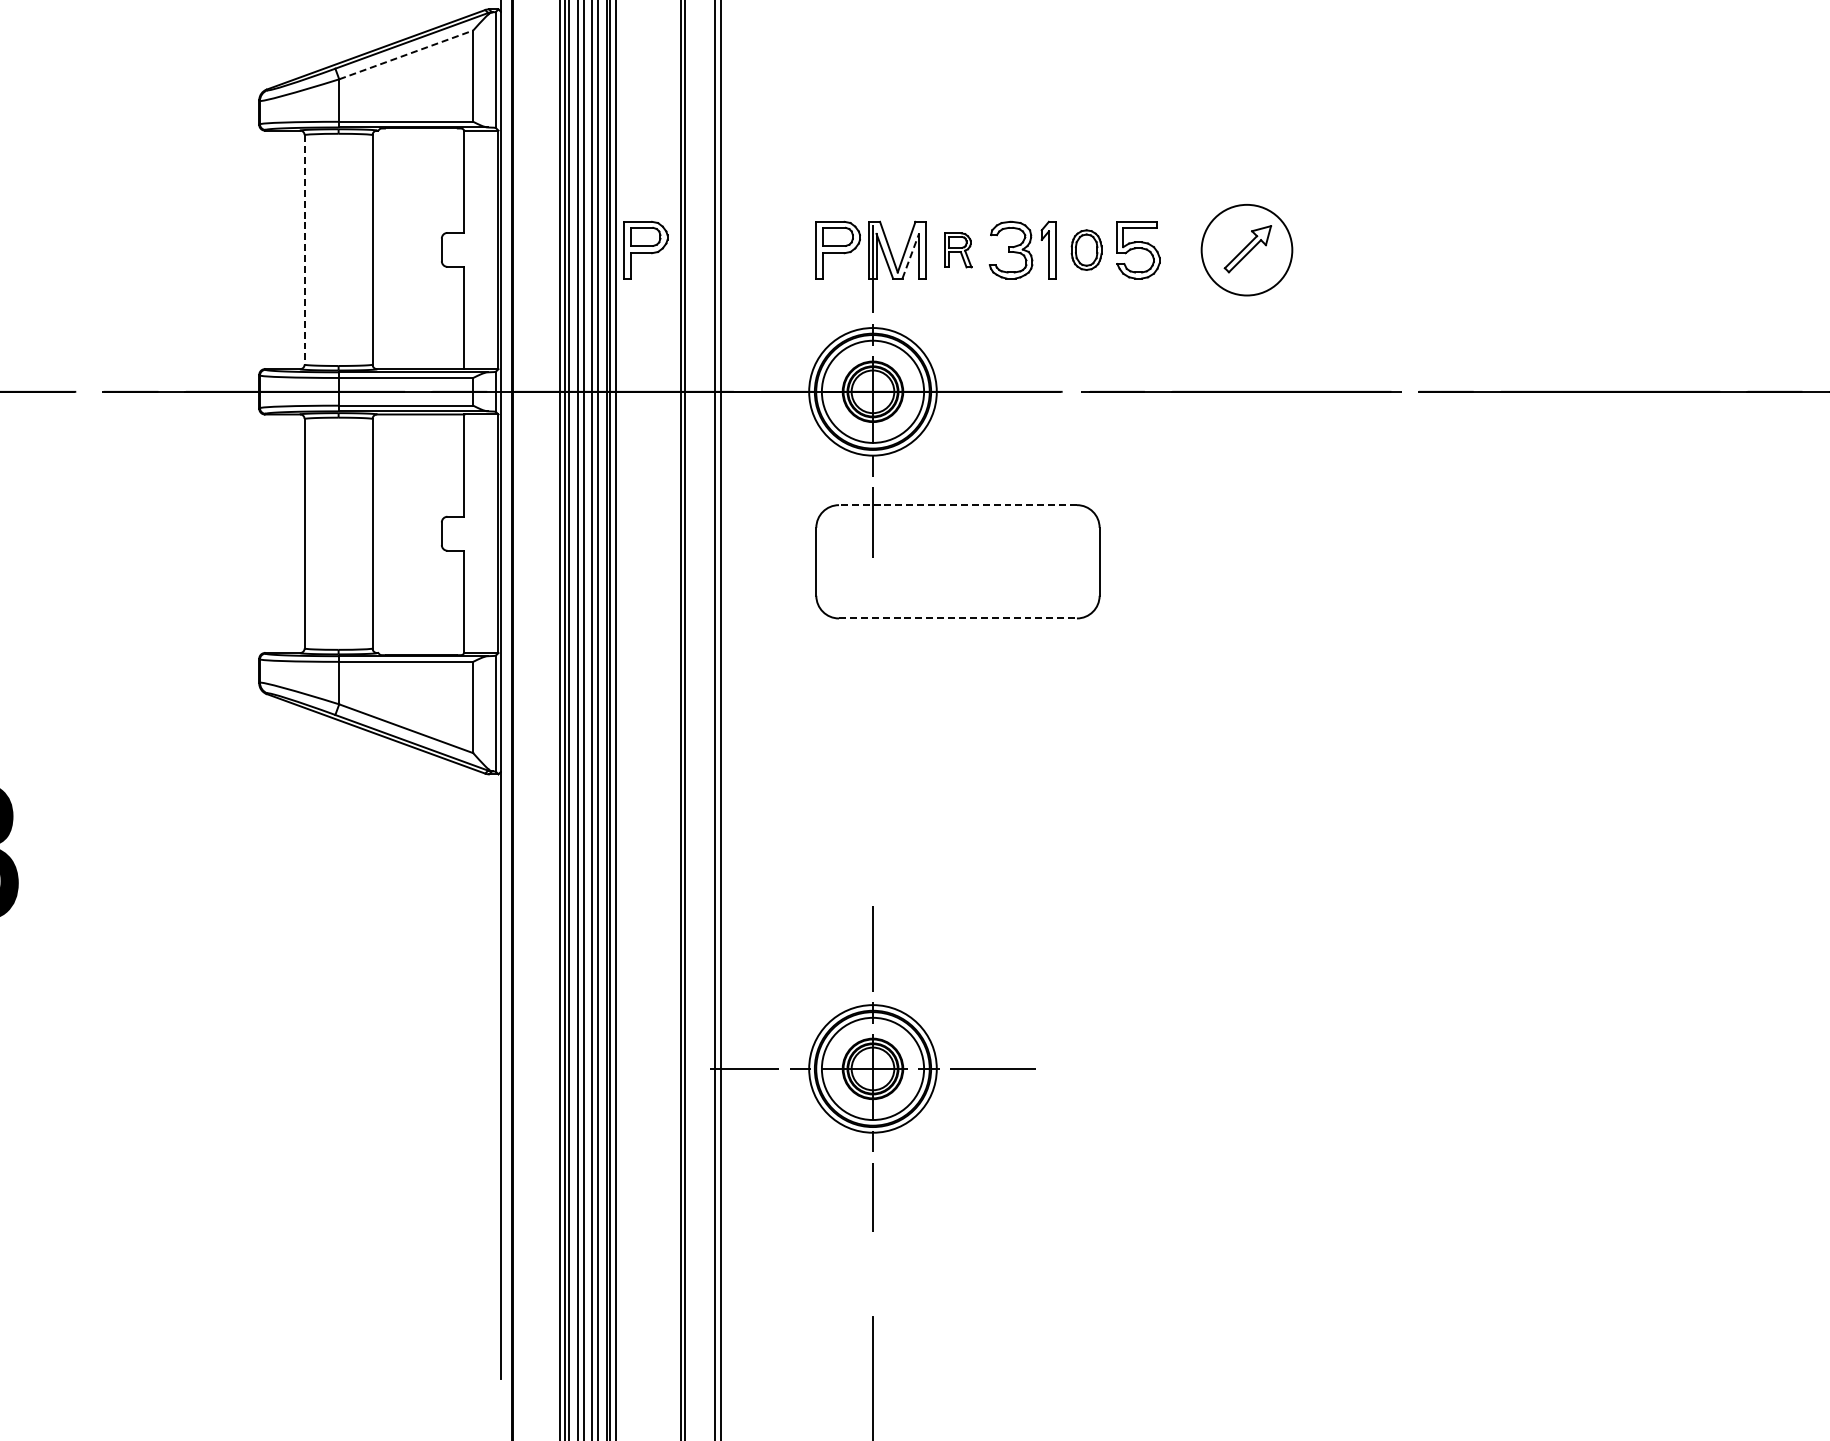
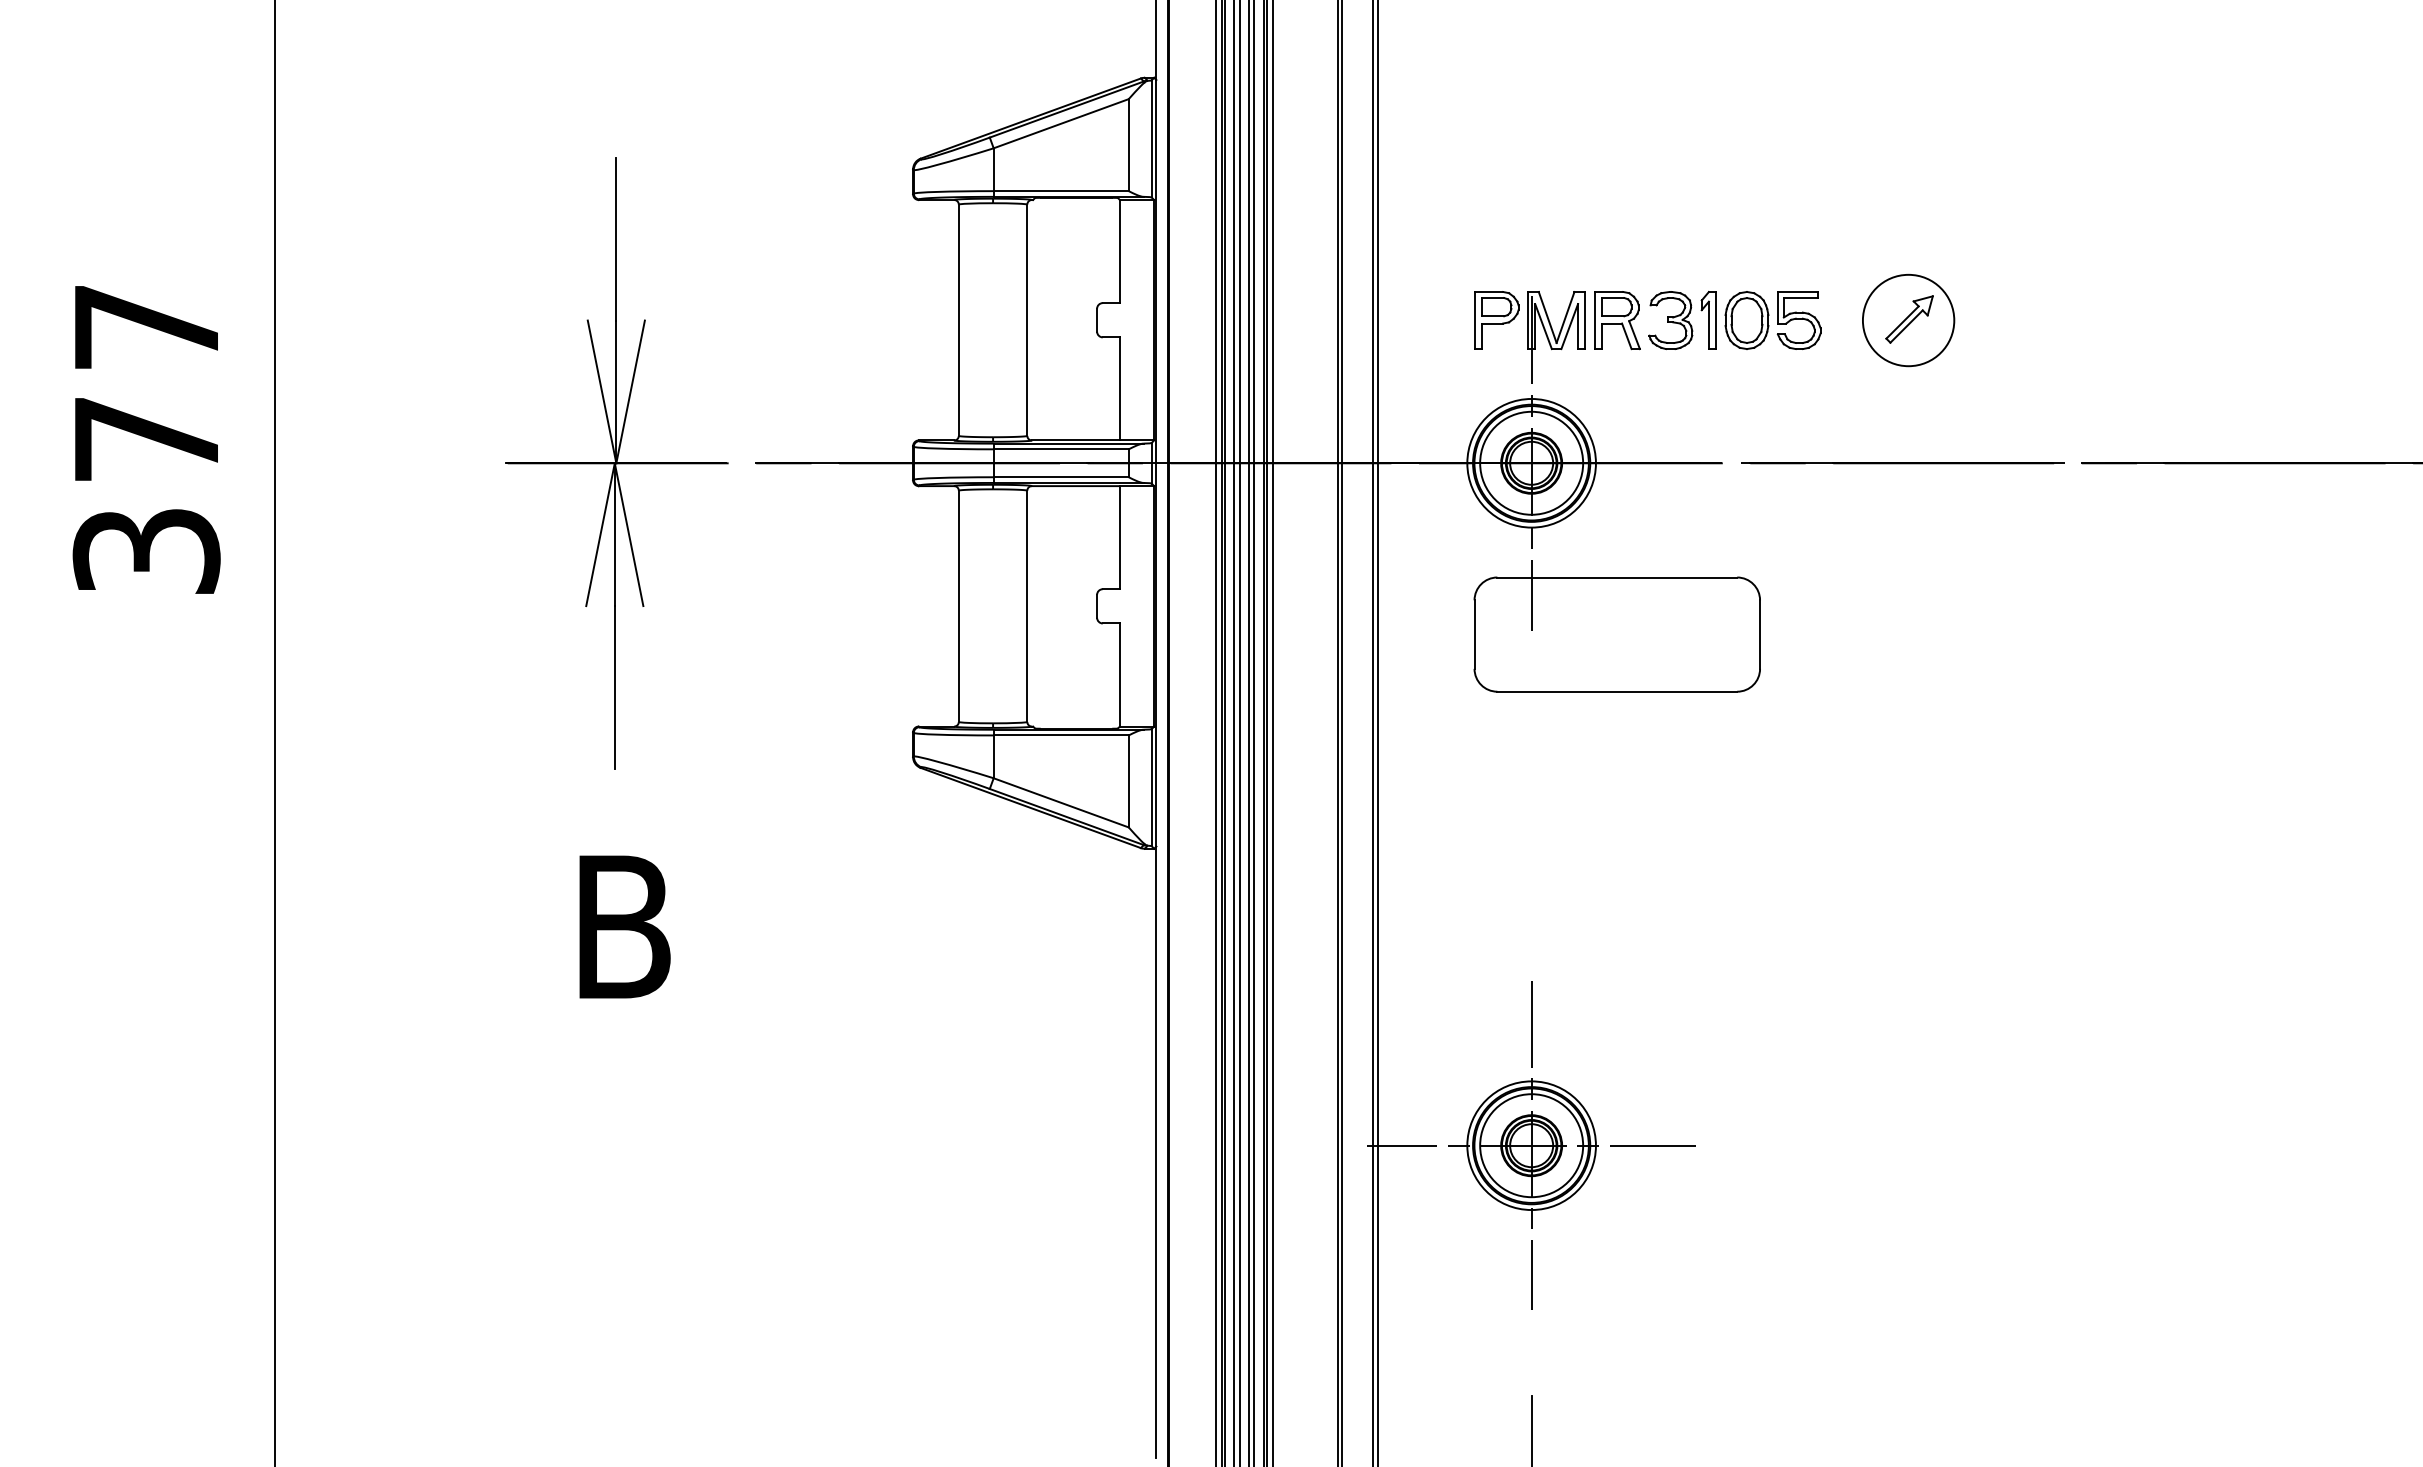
line: (406, 54) -> (1061, 123), dashed -> solid
line: (304, 250) -> (958, 320), dashed -> solid
part: (645, 250) -> (1302, 320), removed
part: (958, 250) -> (1617, 320), size x1.67
part: (1086, 250) -> (1746, 320), size x1.43
line: (910, 256) -> (1569, 326), dashed -> solid
line: (958, 505) -> (1617, 577), dashed -> solid
line: (958, 618) -> (1617, 691), dashed -> solid

